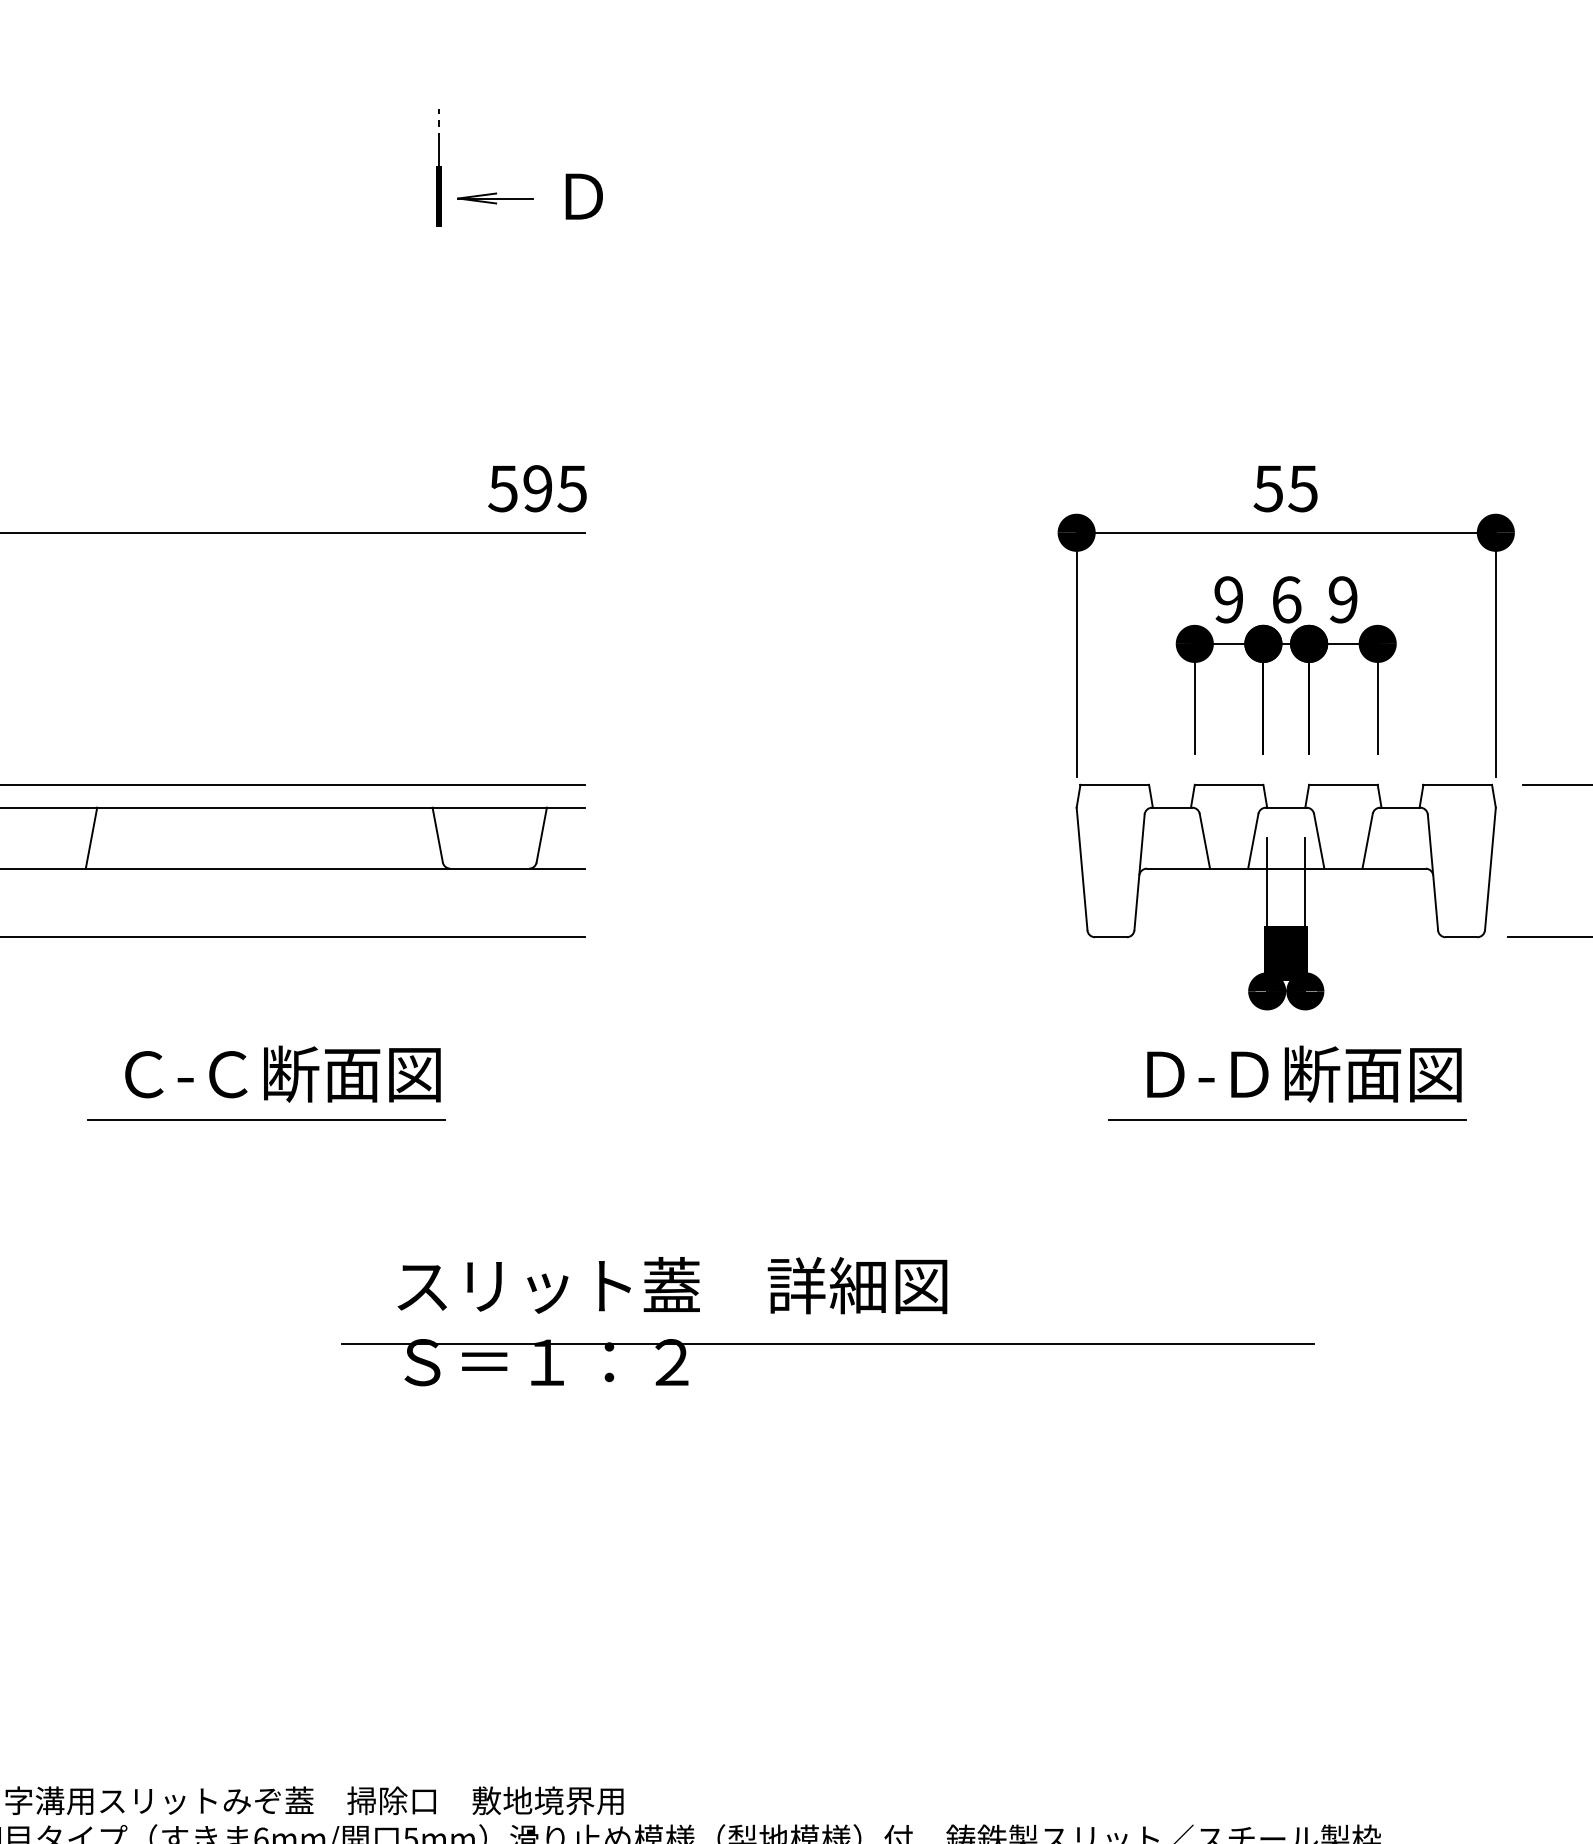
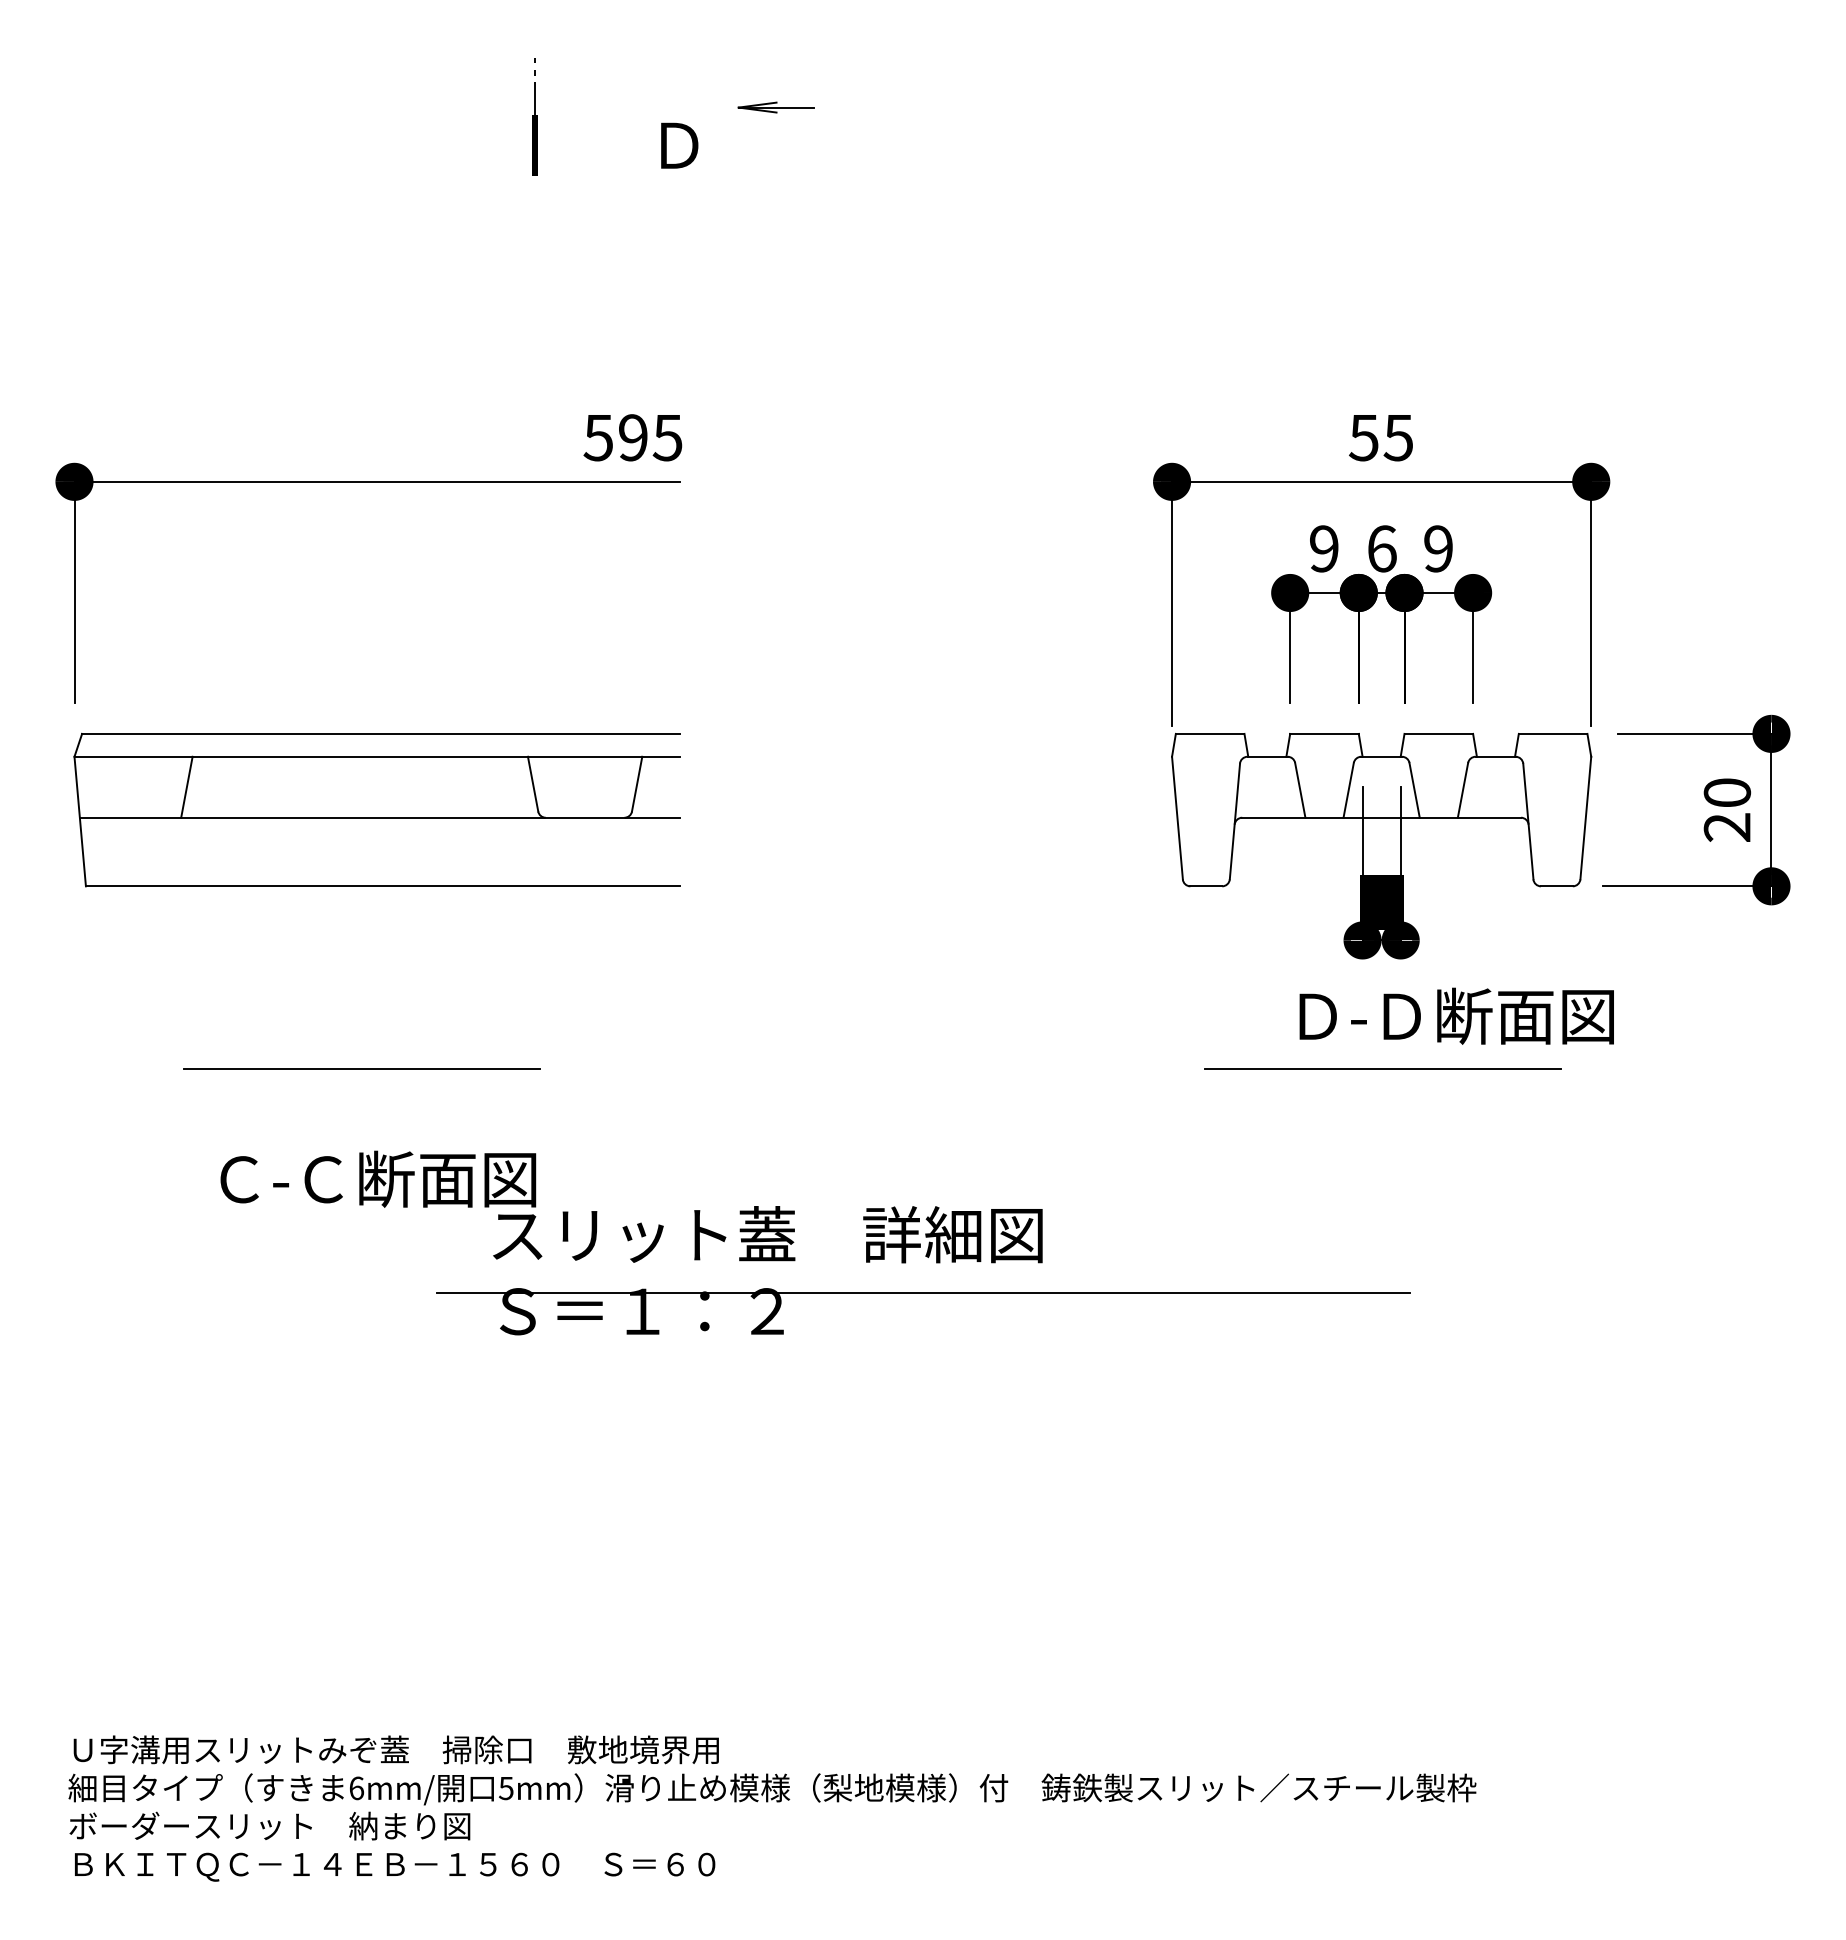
part: (495, 198) -> (775, 107), moved
text: (283, 1073) -> (378, 1178), moved
text: (1304, 1073) -> (1456, 1015), moved

